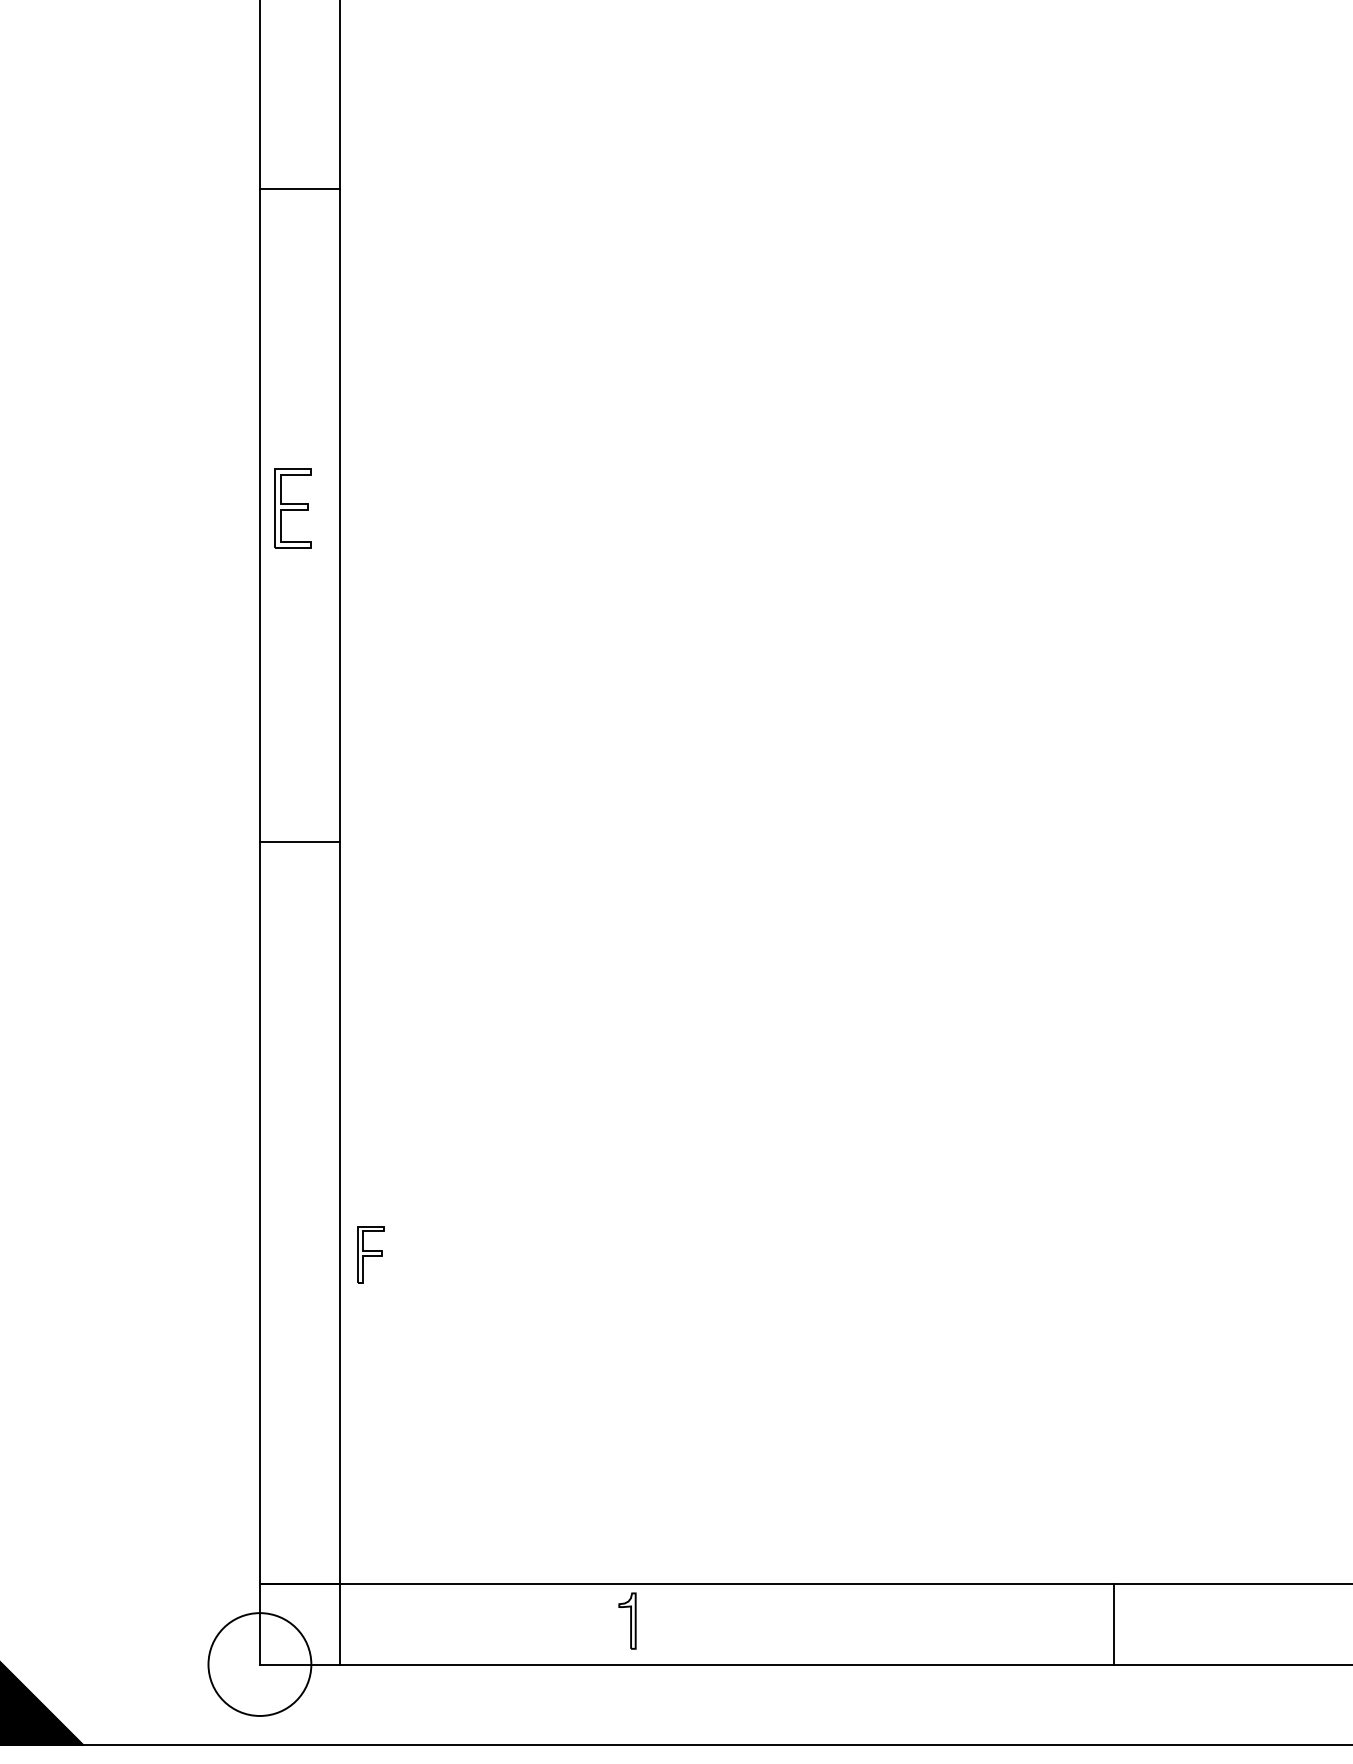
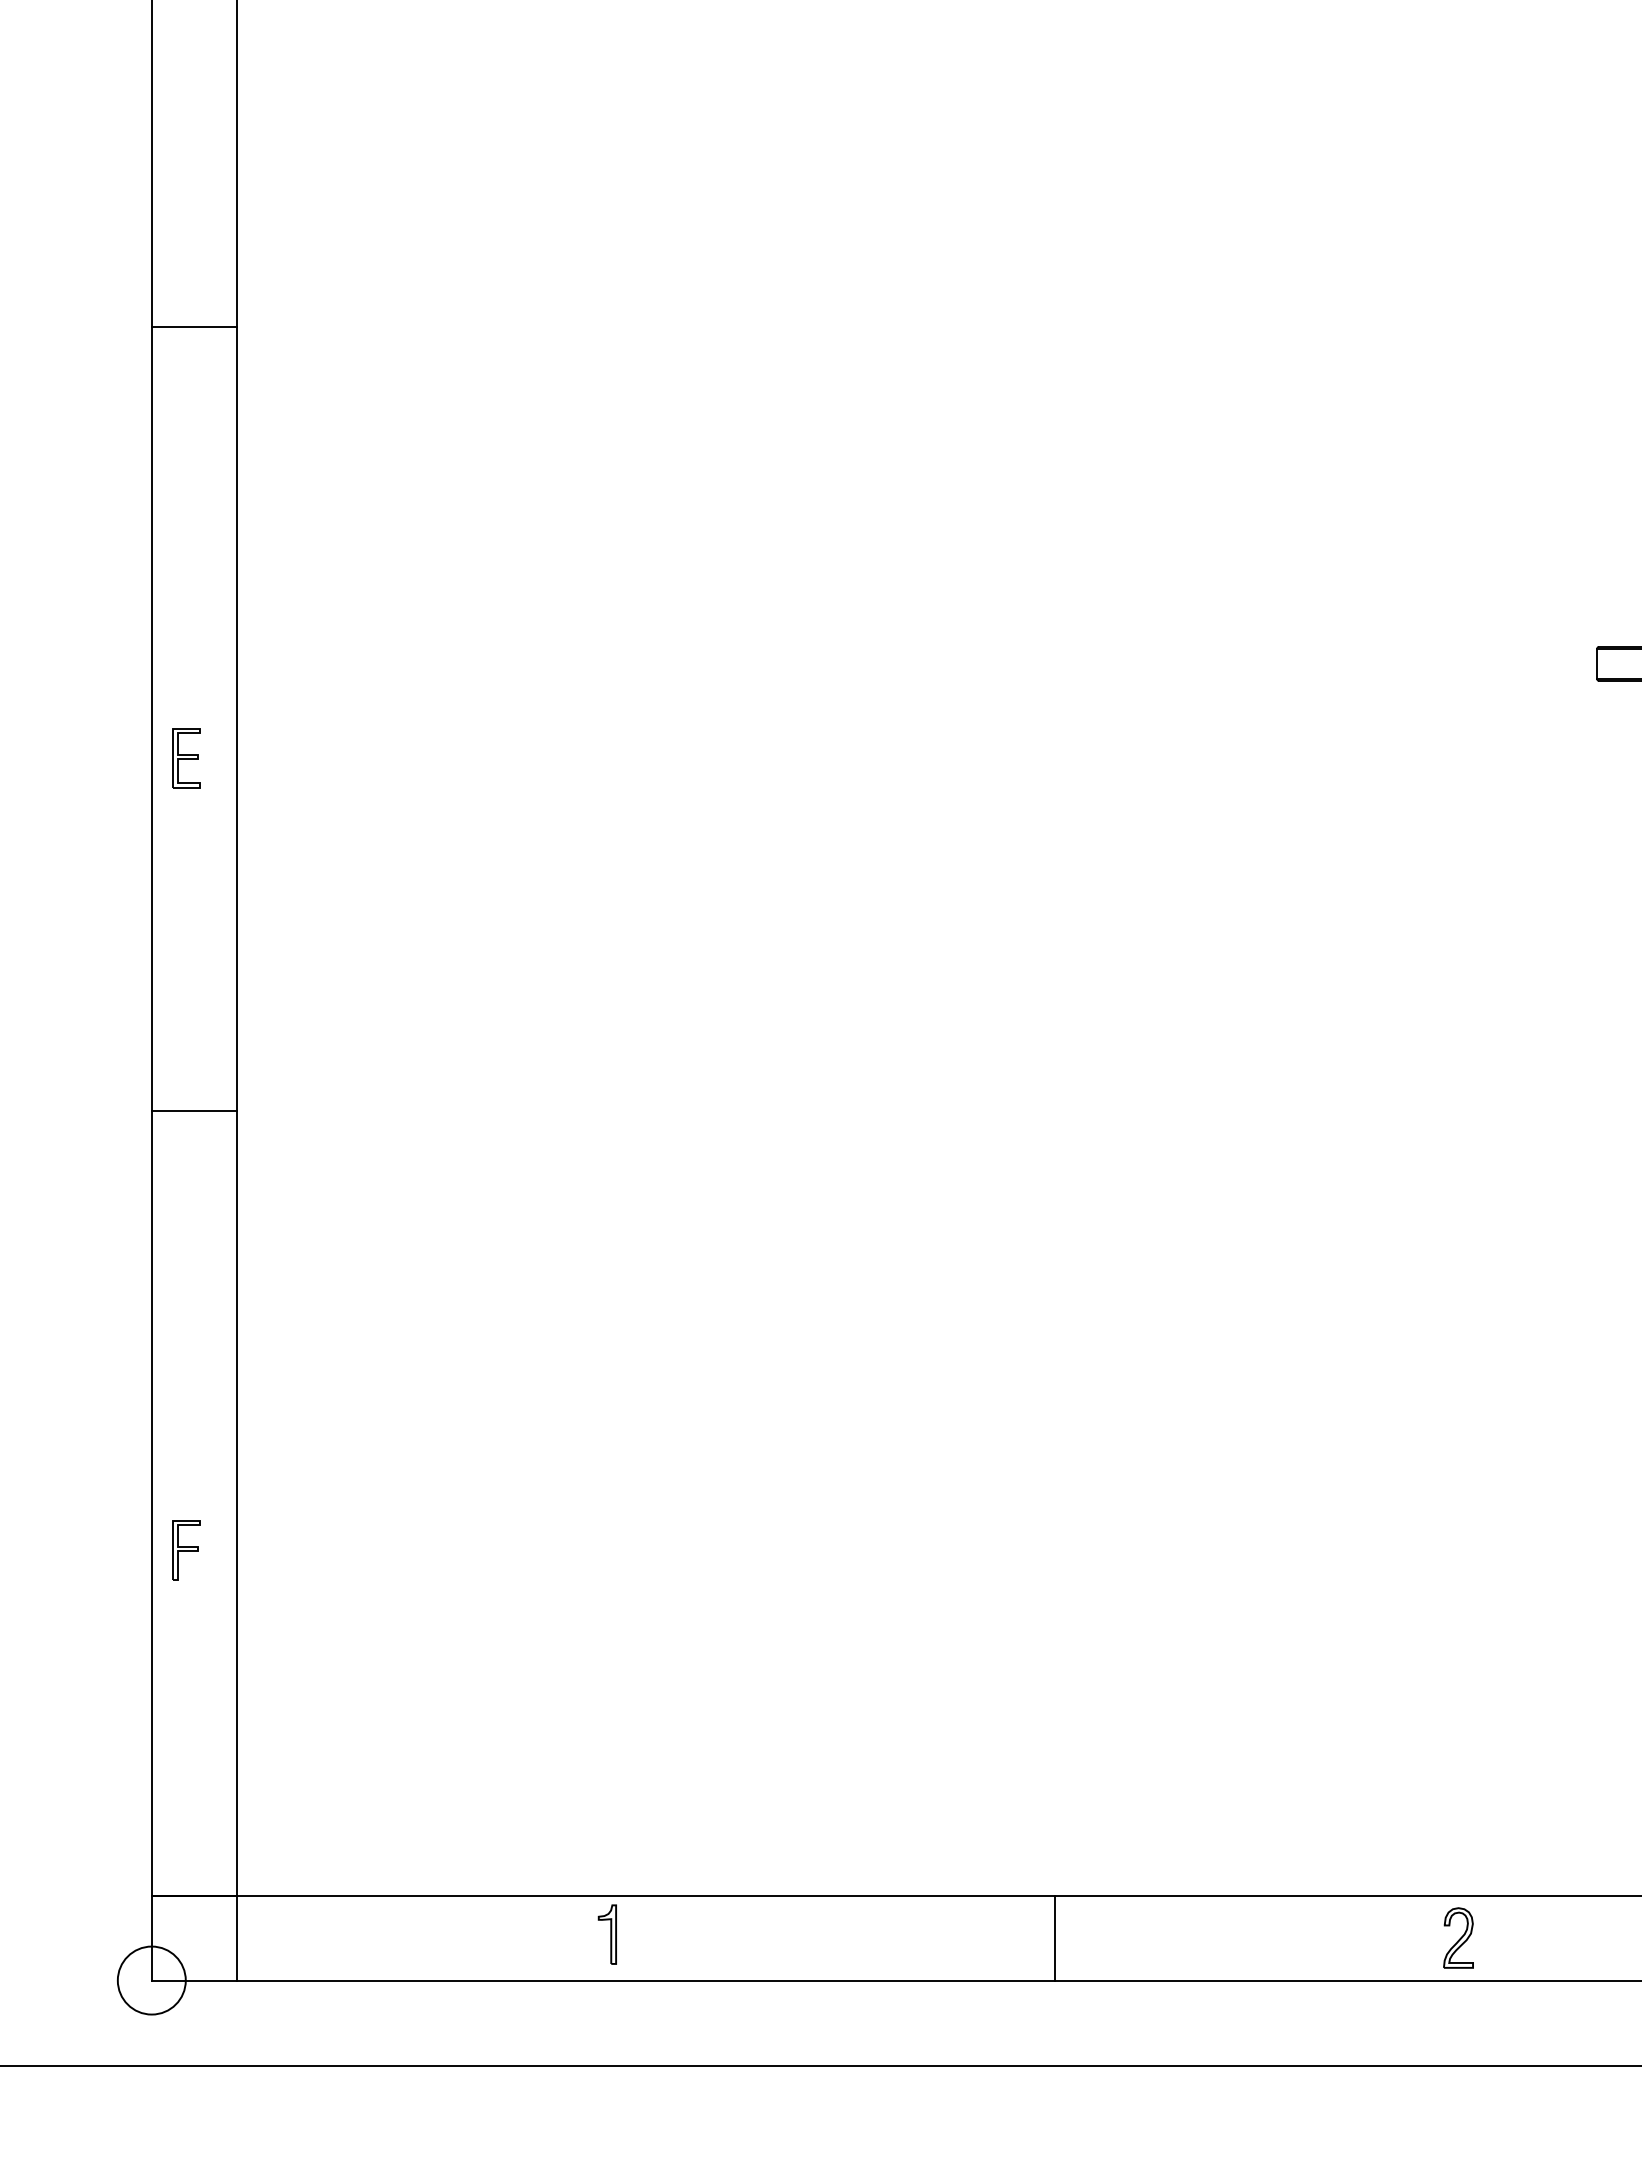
line: (299, 189) -> (193, 326), moved
part: (292, 508) -> (186, 758), size x0.71
part: (371, 1254) -> (186, 1550), moved
part: (626, 1620) -> (606, 1934), moved
circle: (259, 1664) -> (151, 1980), size x0.62

